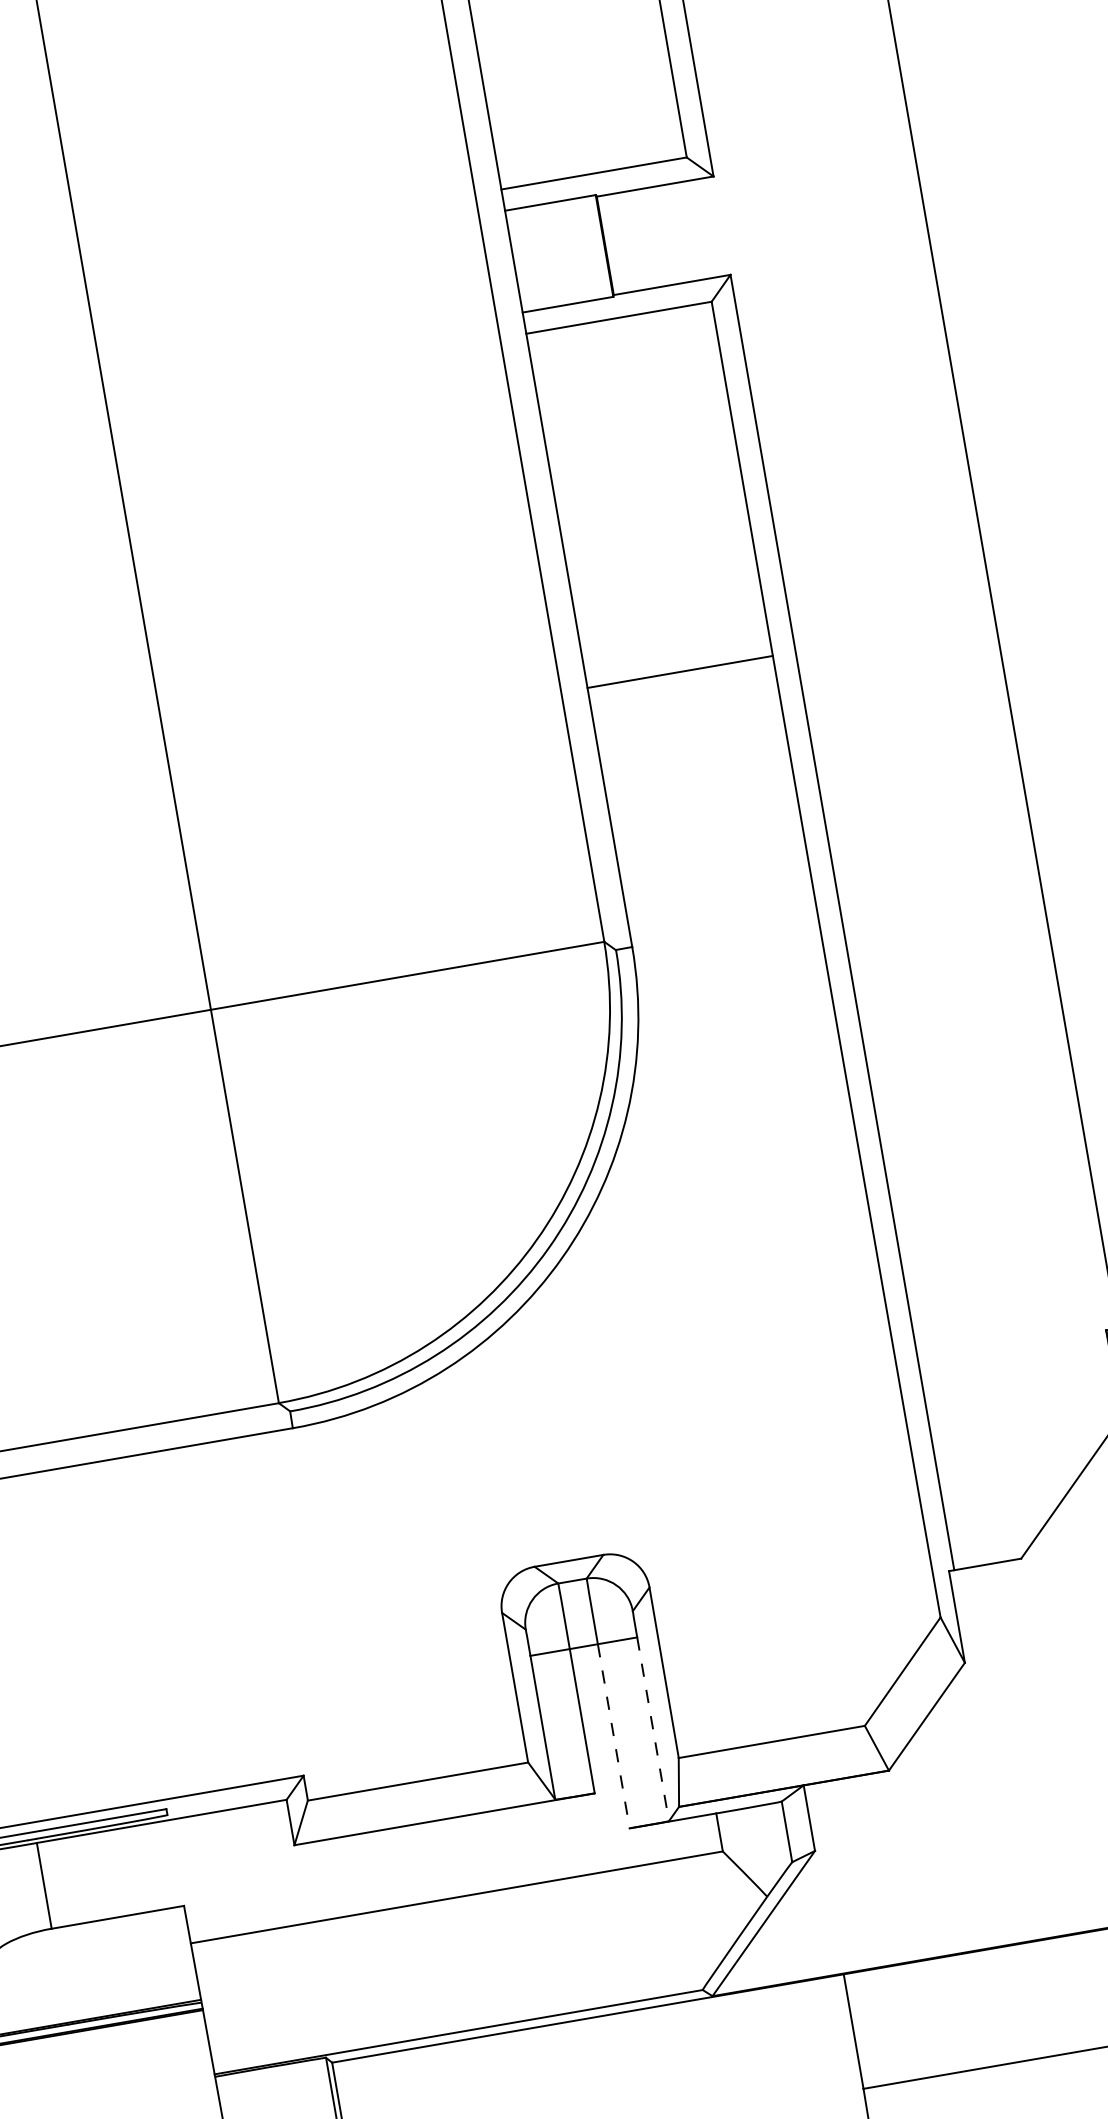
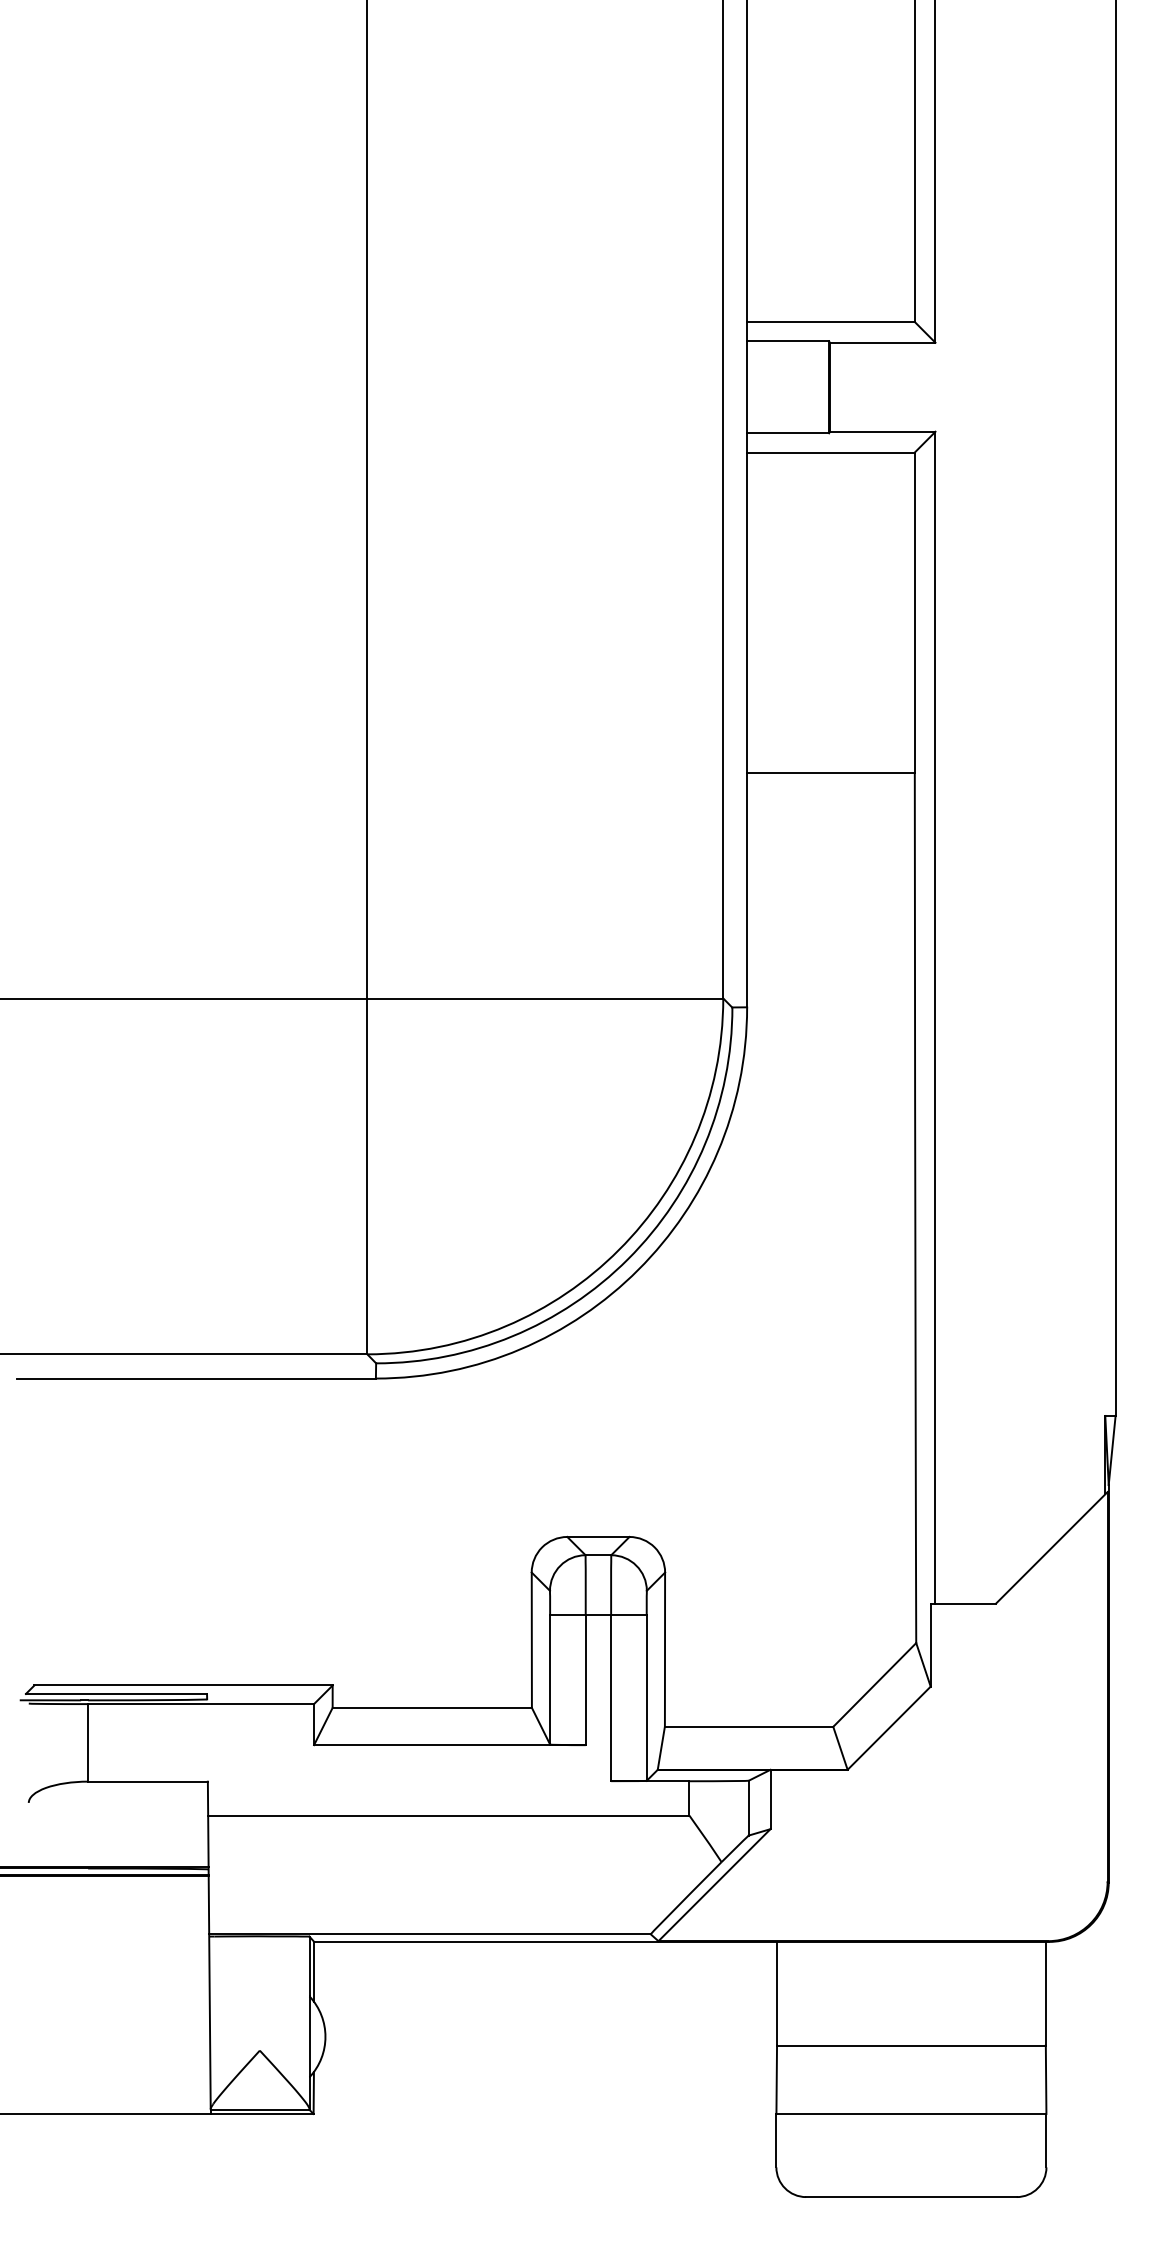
line: (653, 1730) -> (646, 1698), dashed -> solid
line: (614, 1736) -> (611, 1698), dashed -> solid

